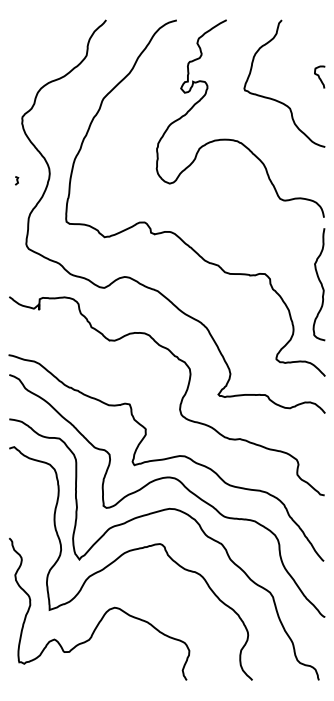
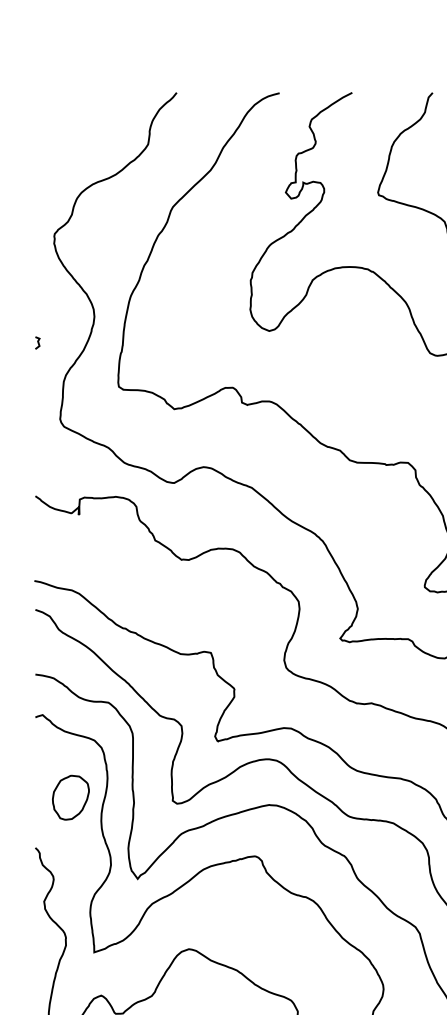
line: (17, 180) -> (38, 342), moved
part: (33, 503) -> (70, 797), added

